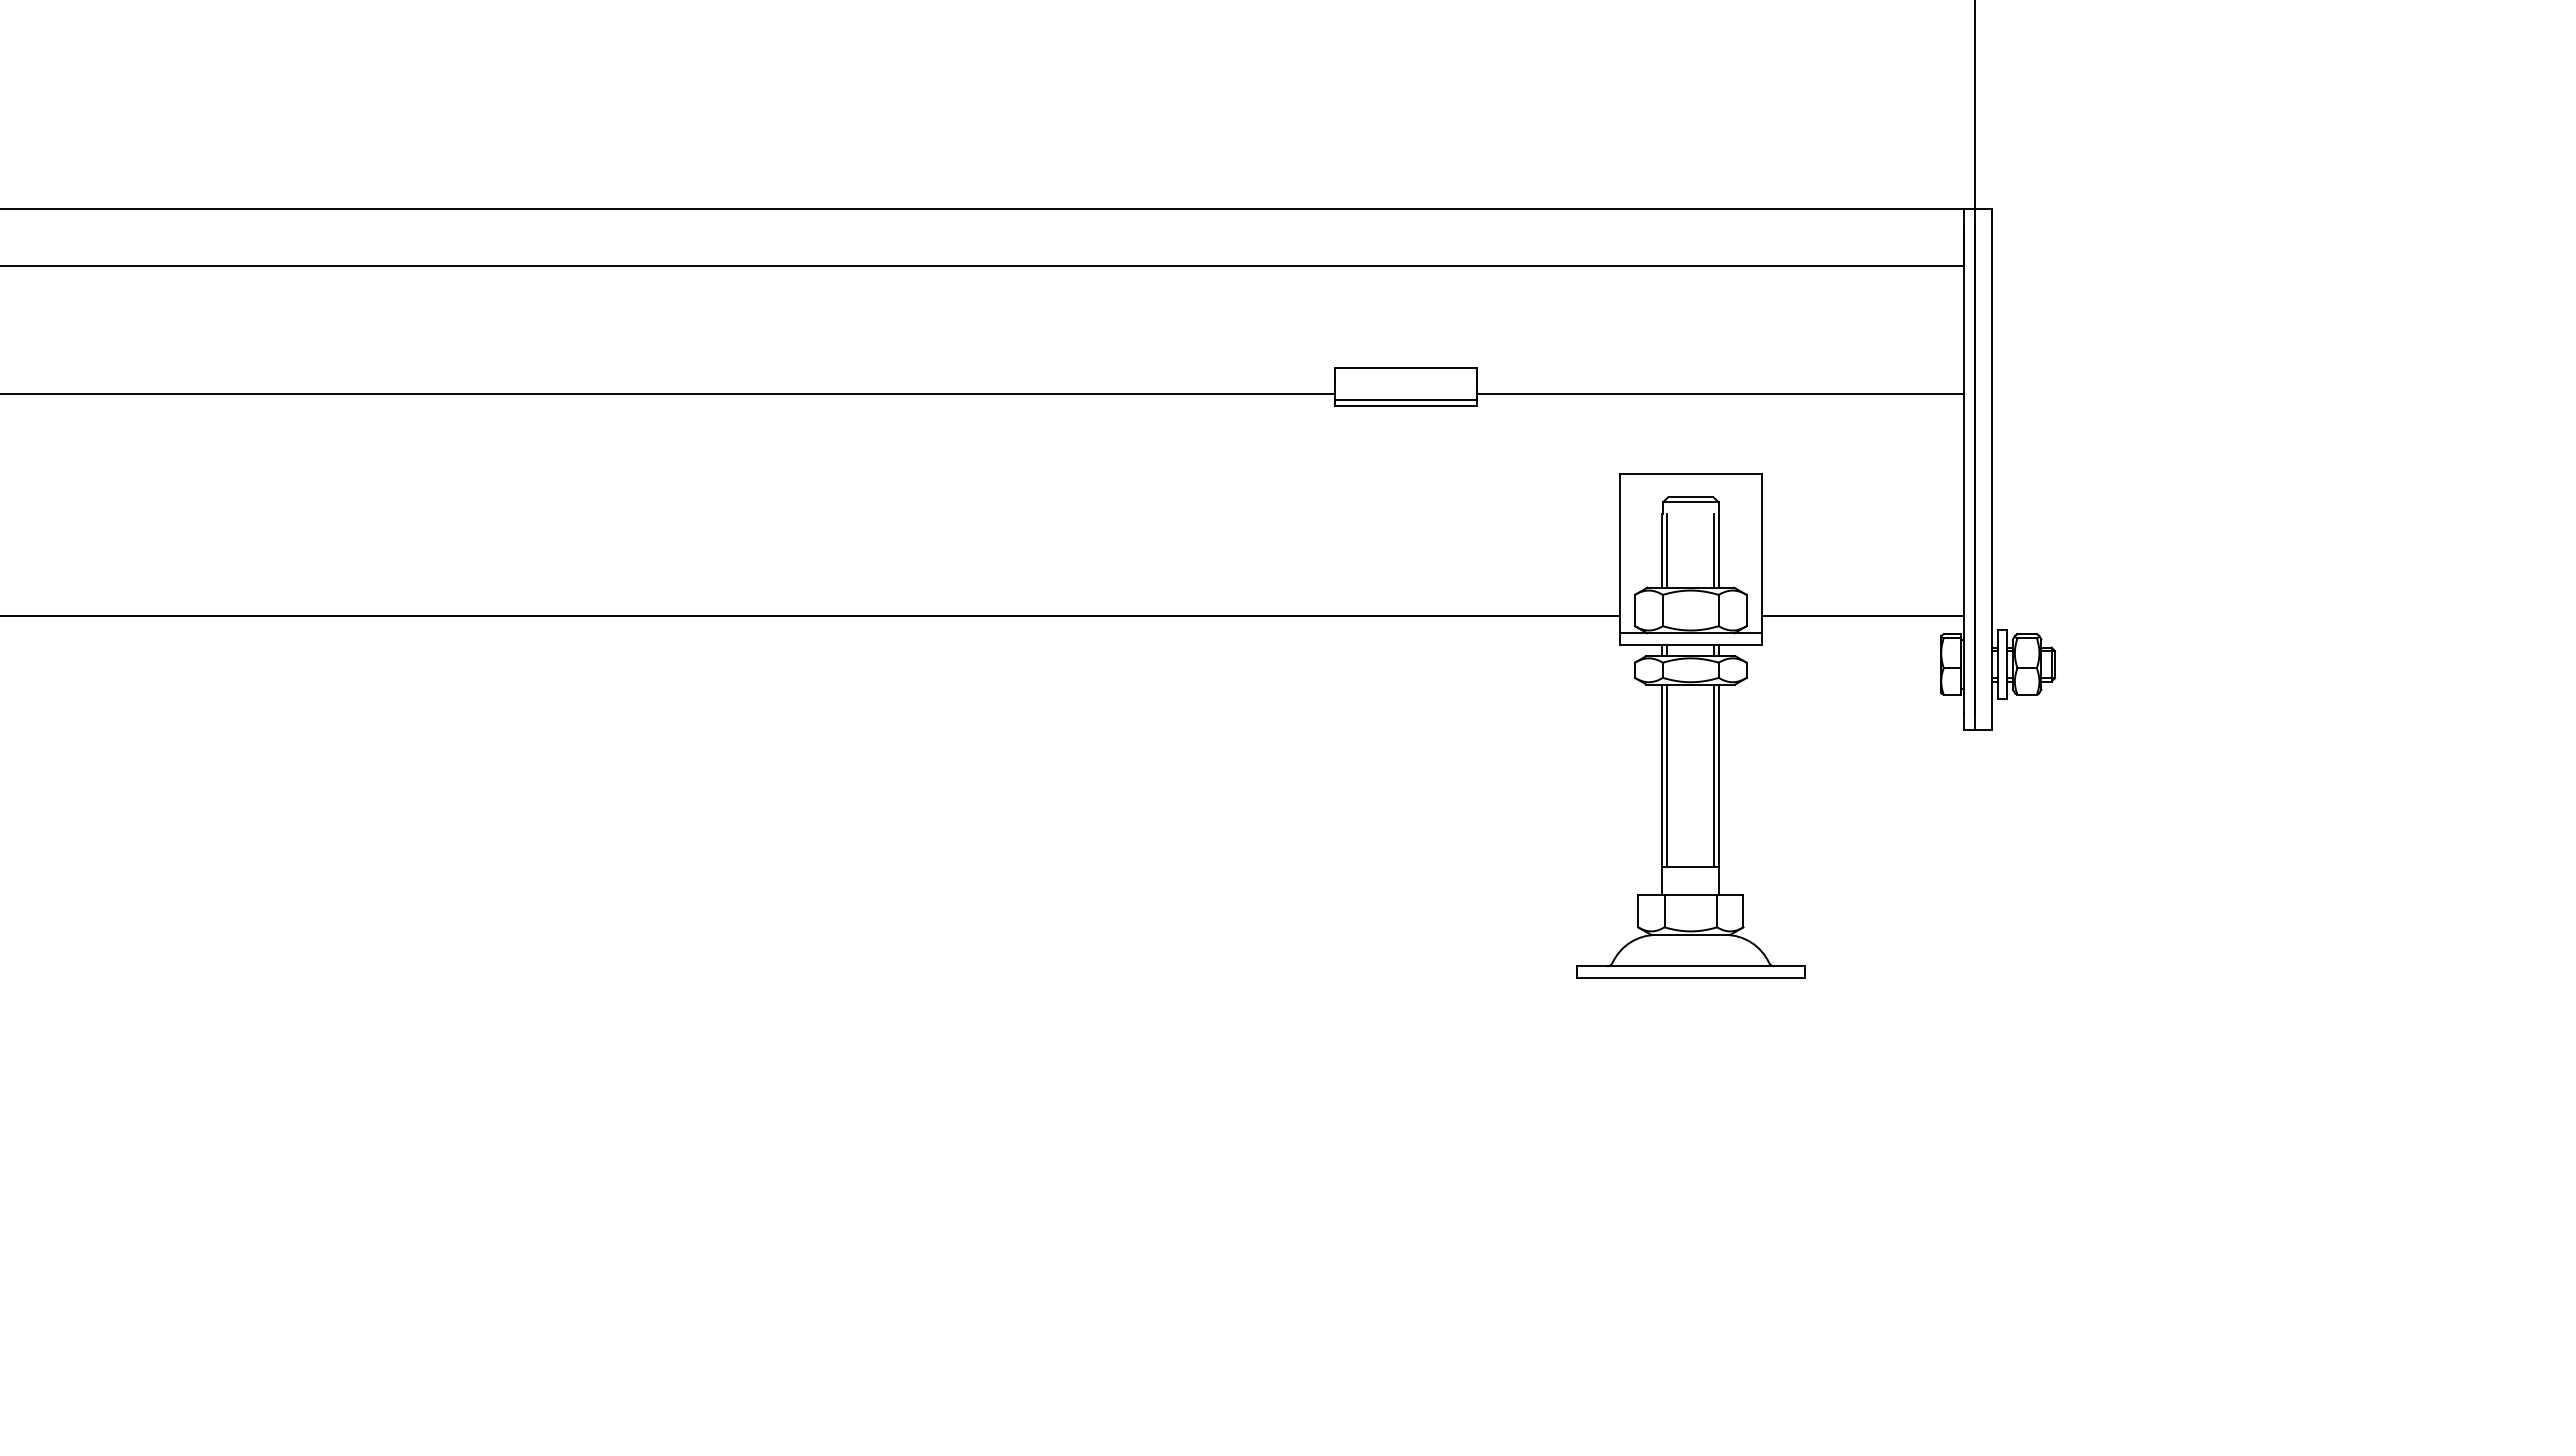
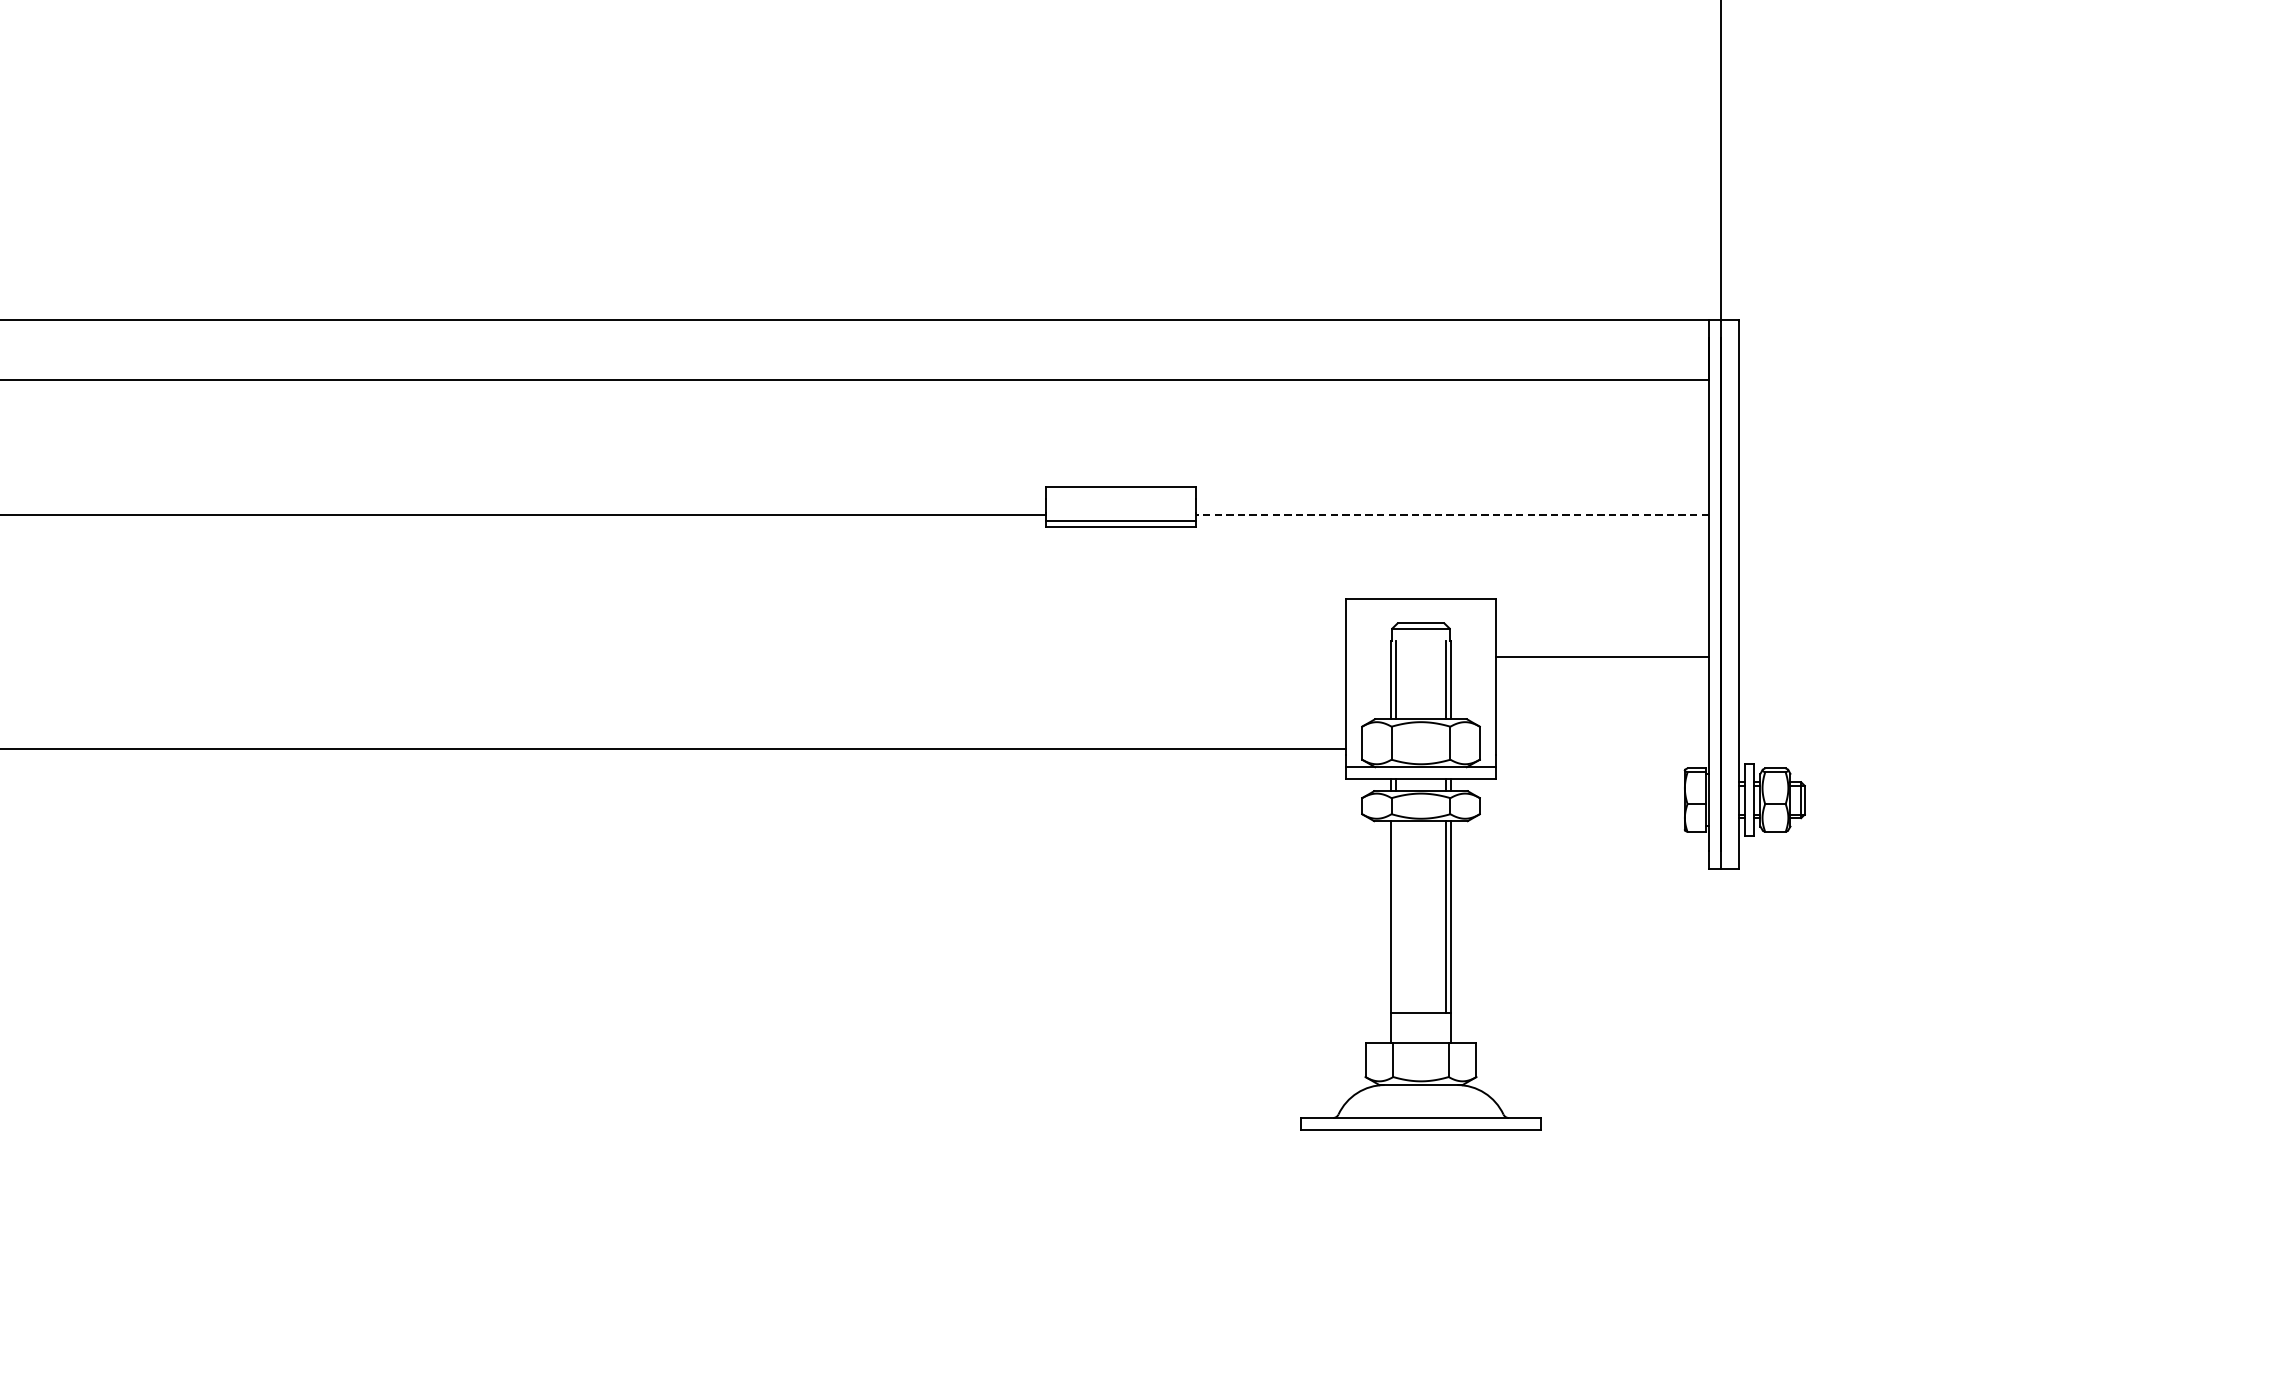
line: (1720, 394) -> (1452, 515), solid -> dashed
line: (1862, 616) -> (1601, 657), moved
line: (1667, 775) -> (1396, 917), removed

